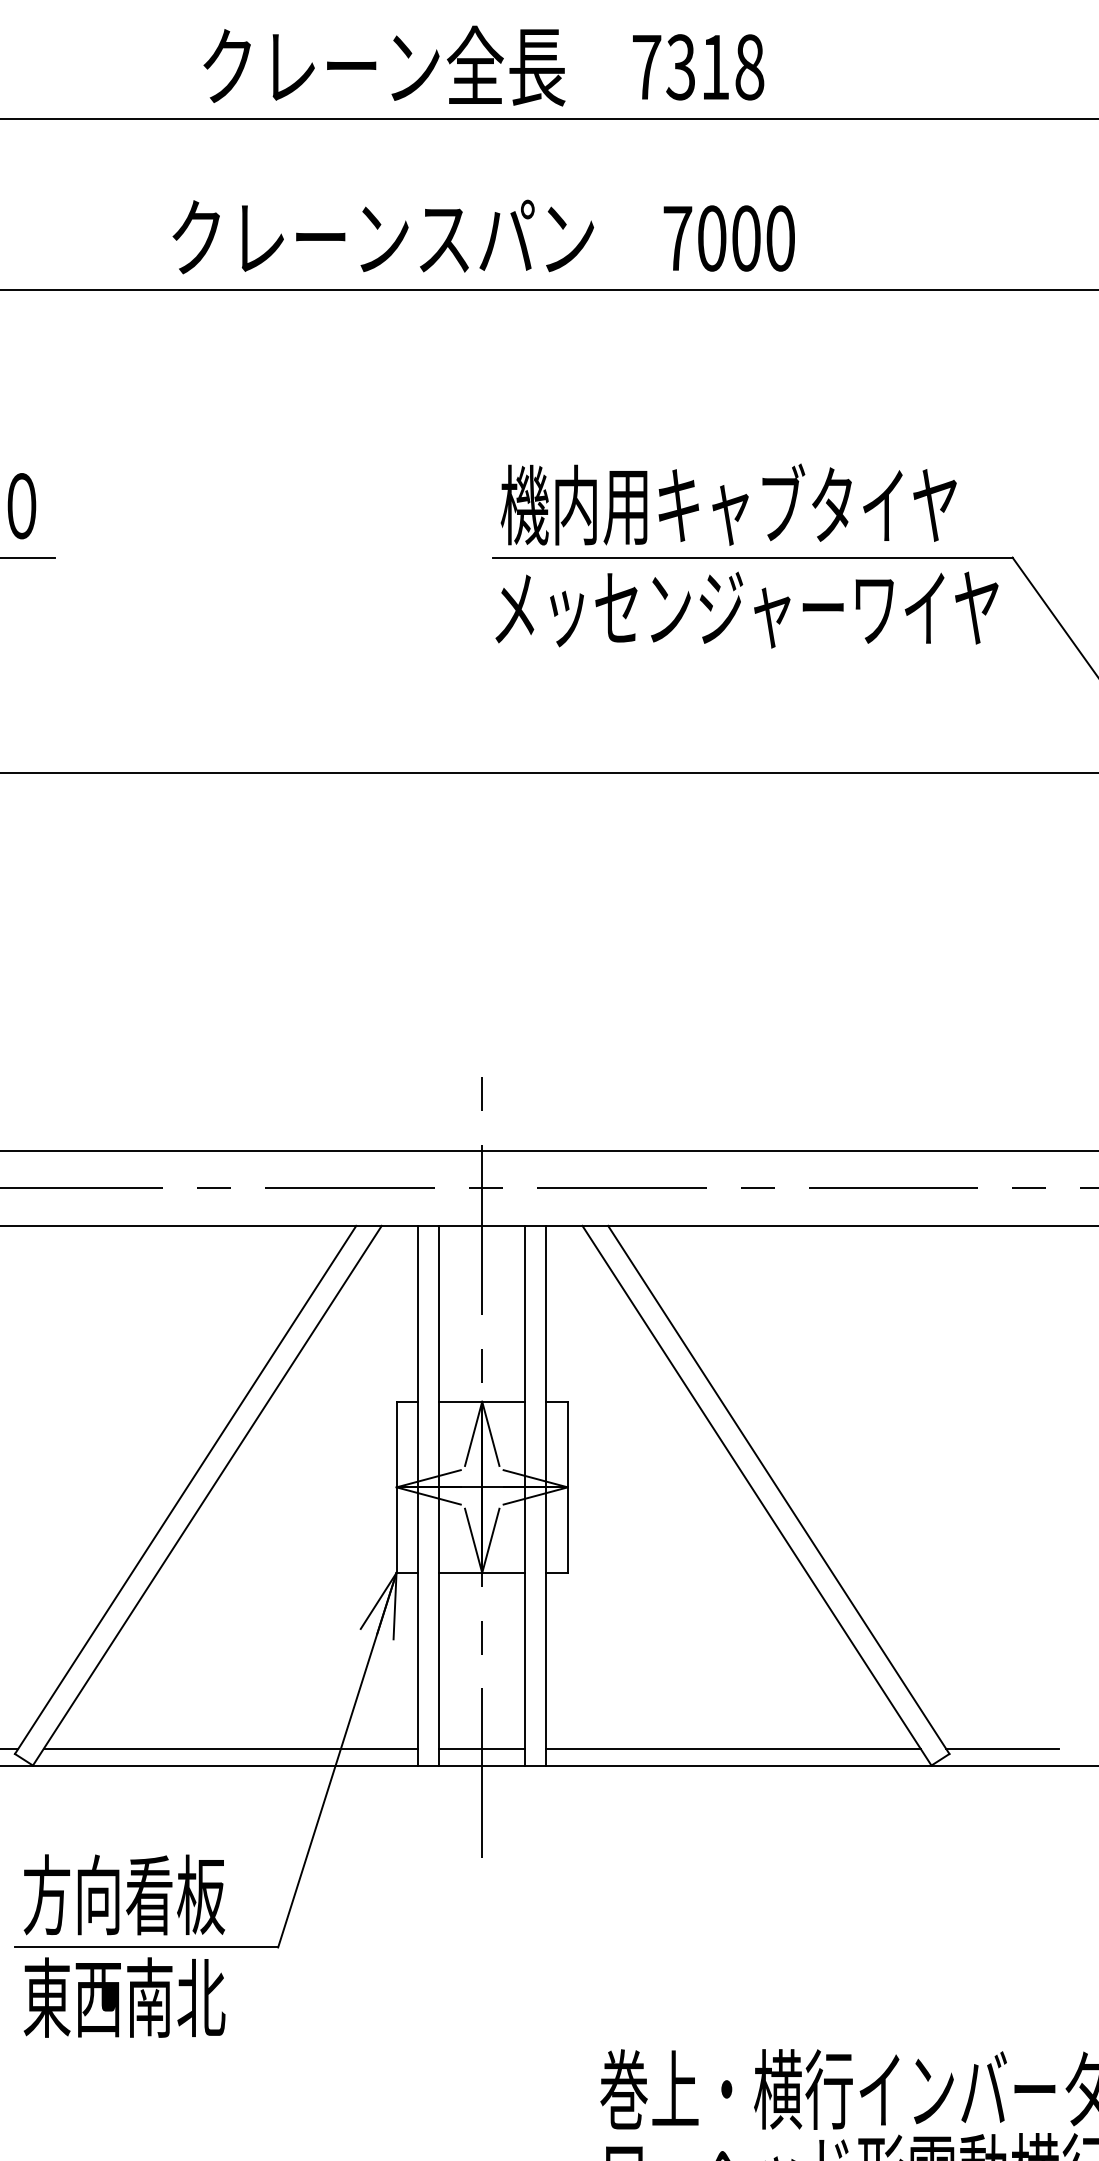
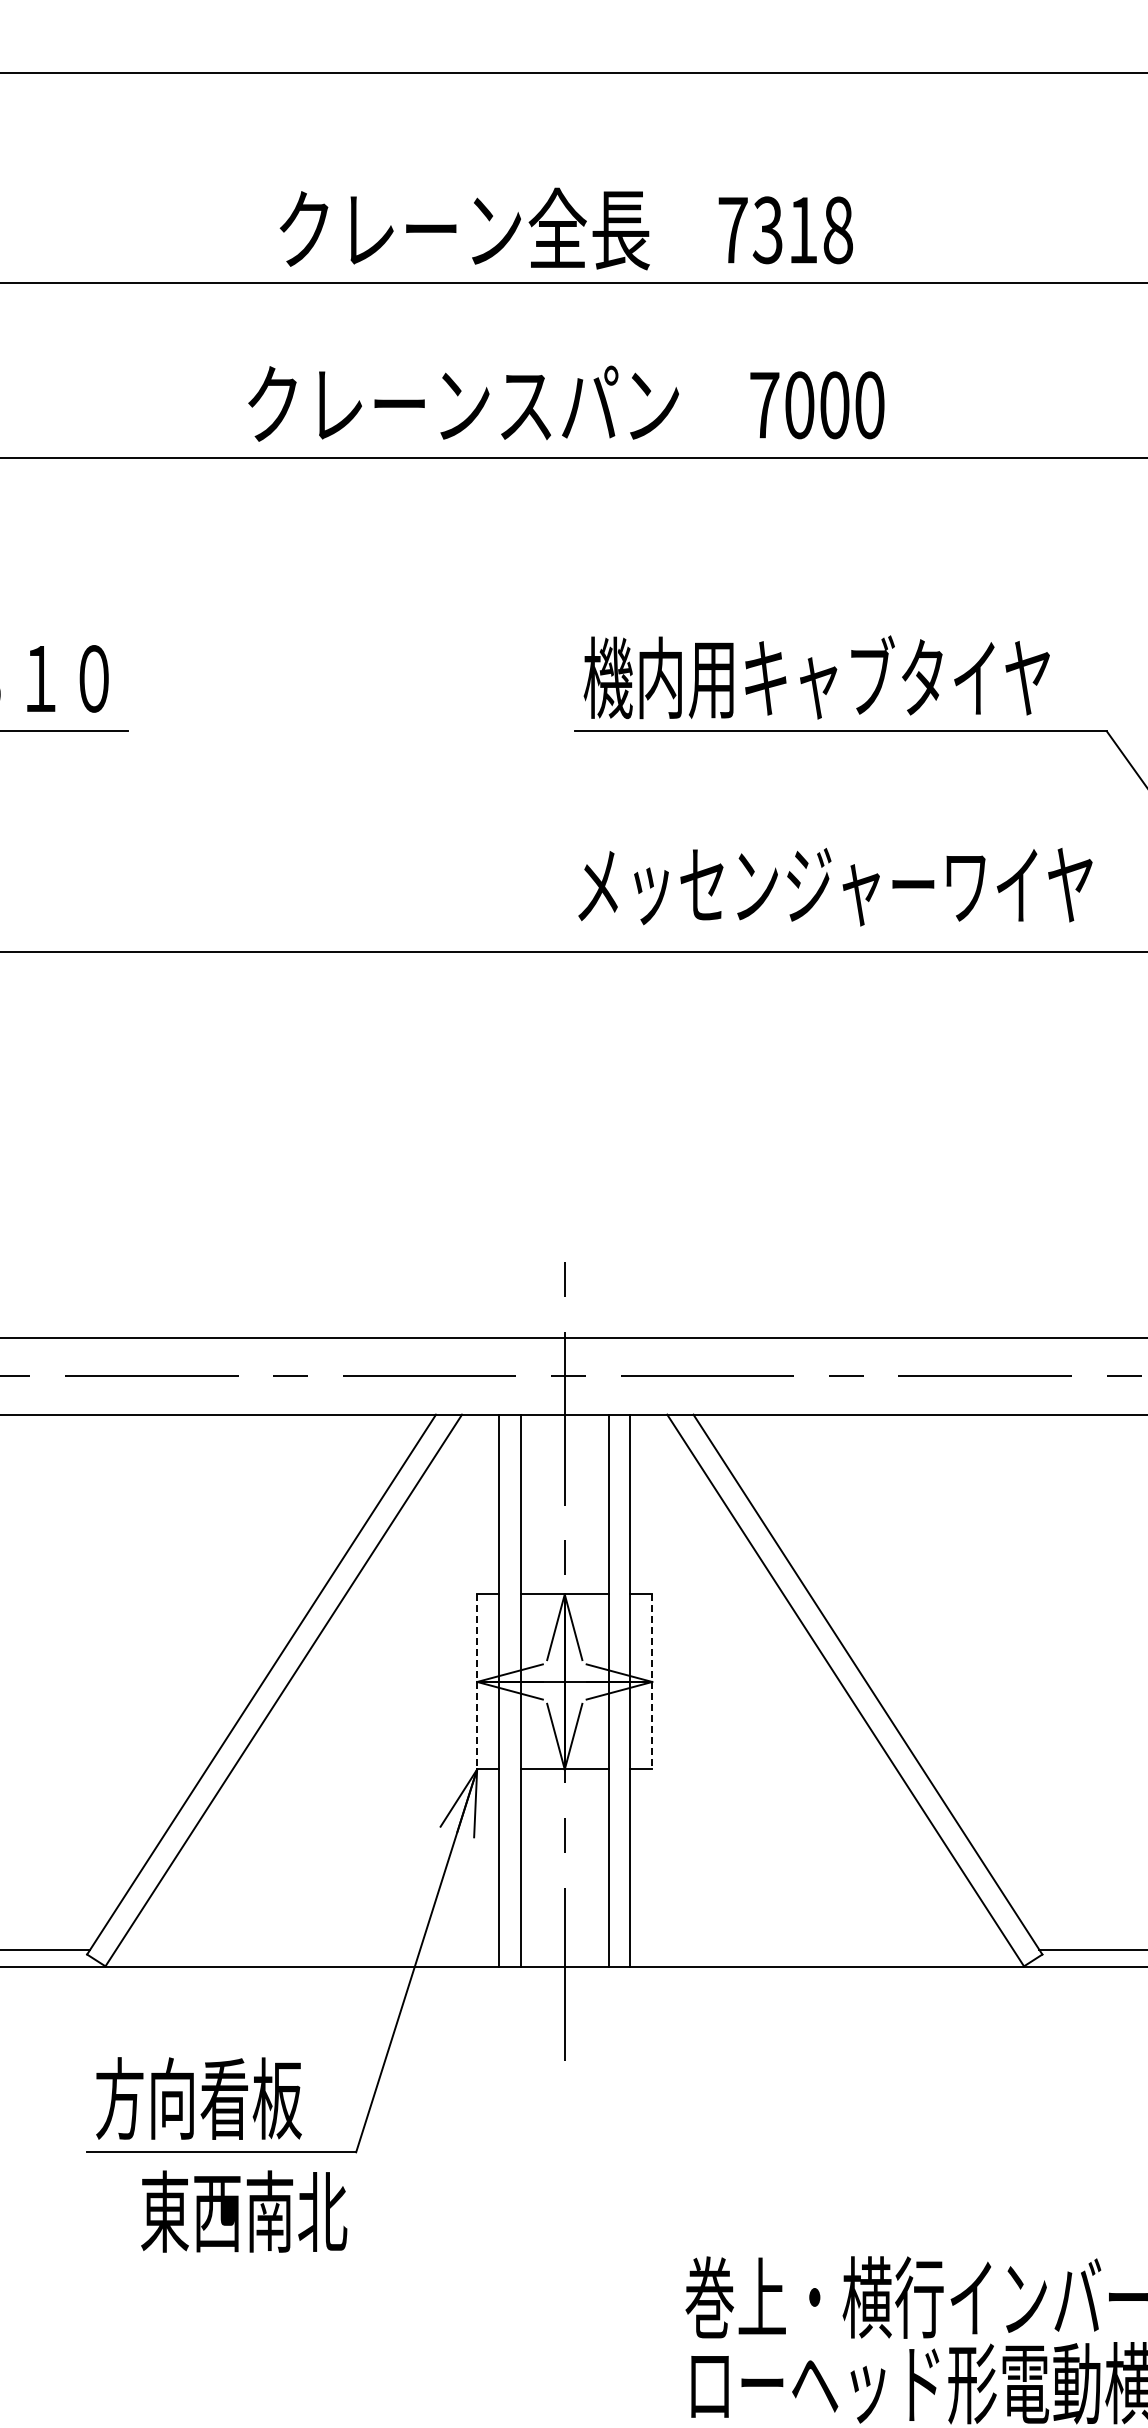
text: (747, 610) -> (835, 887), moved
line: (396, 1486) -> (477, 1681), solid -> dashed
line: (568, 1486) -> (652, 1681), solid -> dashed
line: (230, 1749) -> (307, 1949), removed
line: (481, 1749) -> (564, 1949), removed
line: (733, 1749) -> (821, 1949), removed
text: (124, 1997) -> (244, 2211), moved

